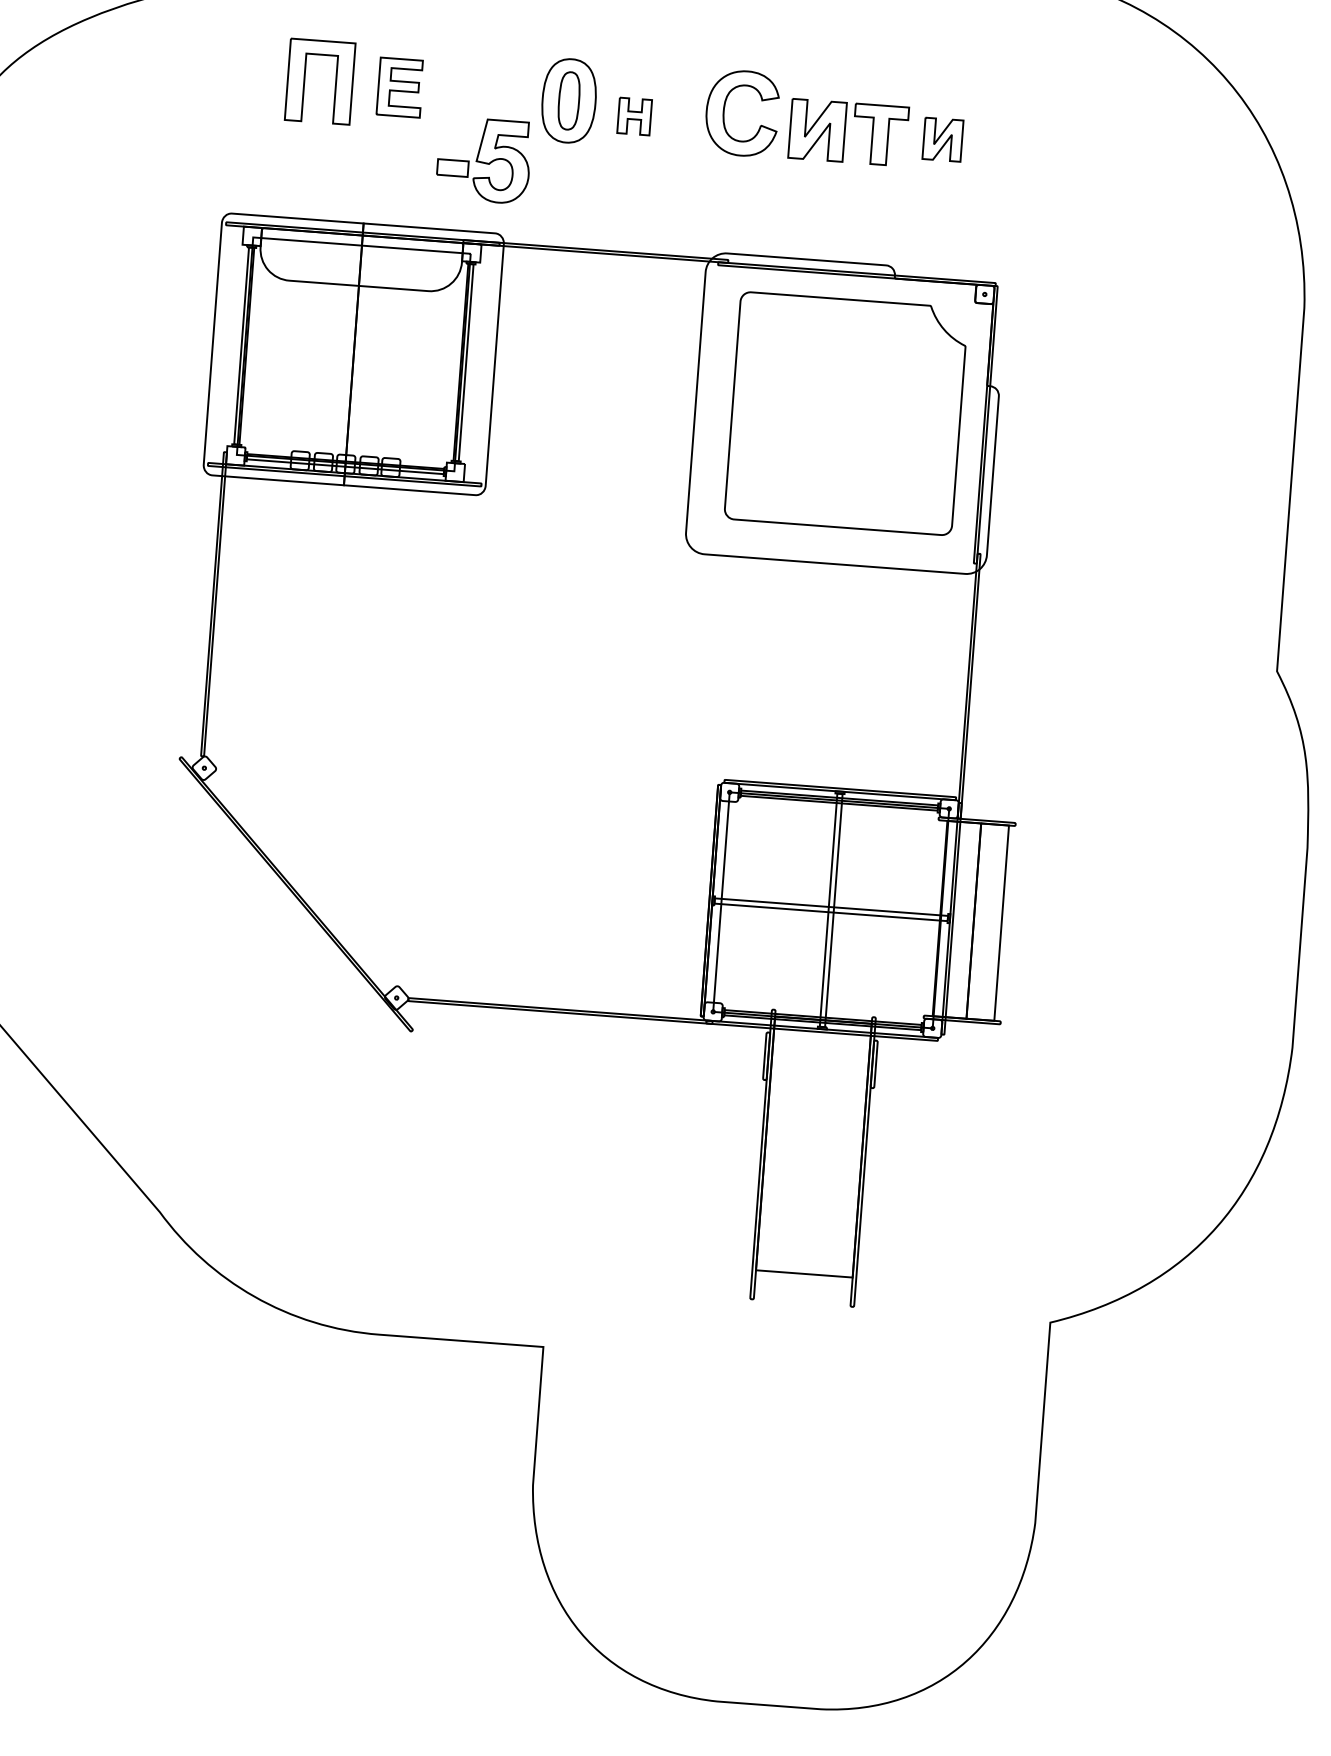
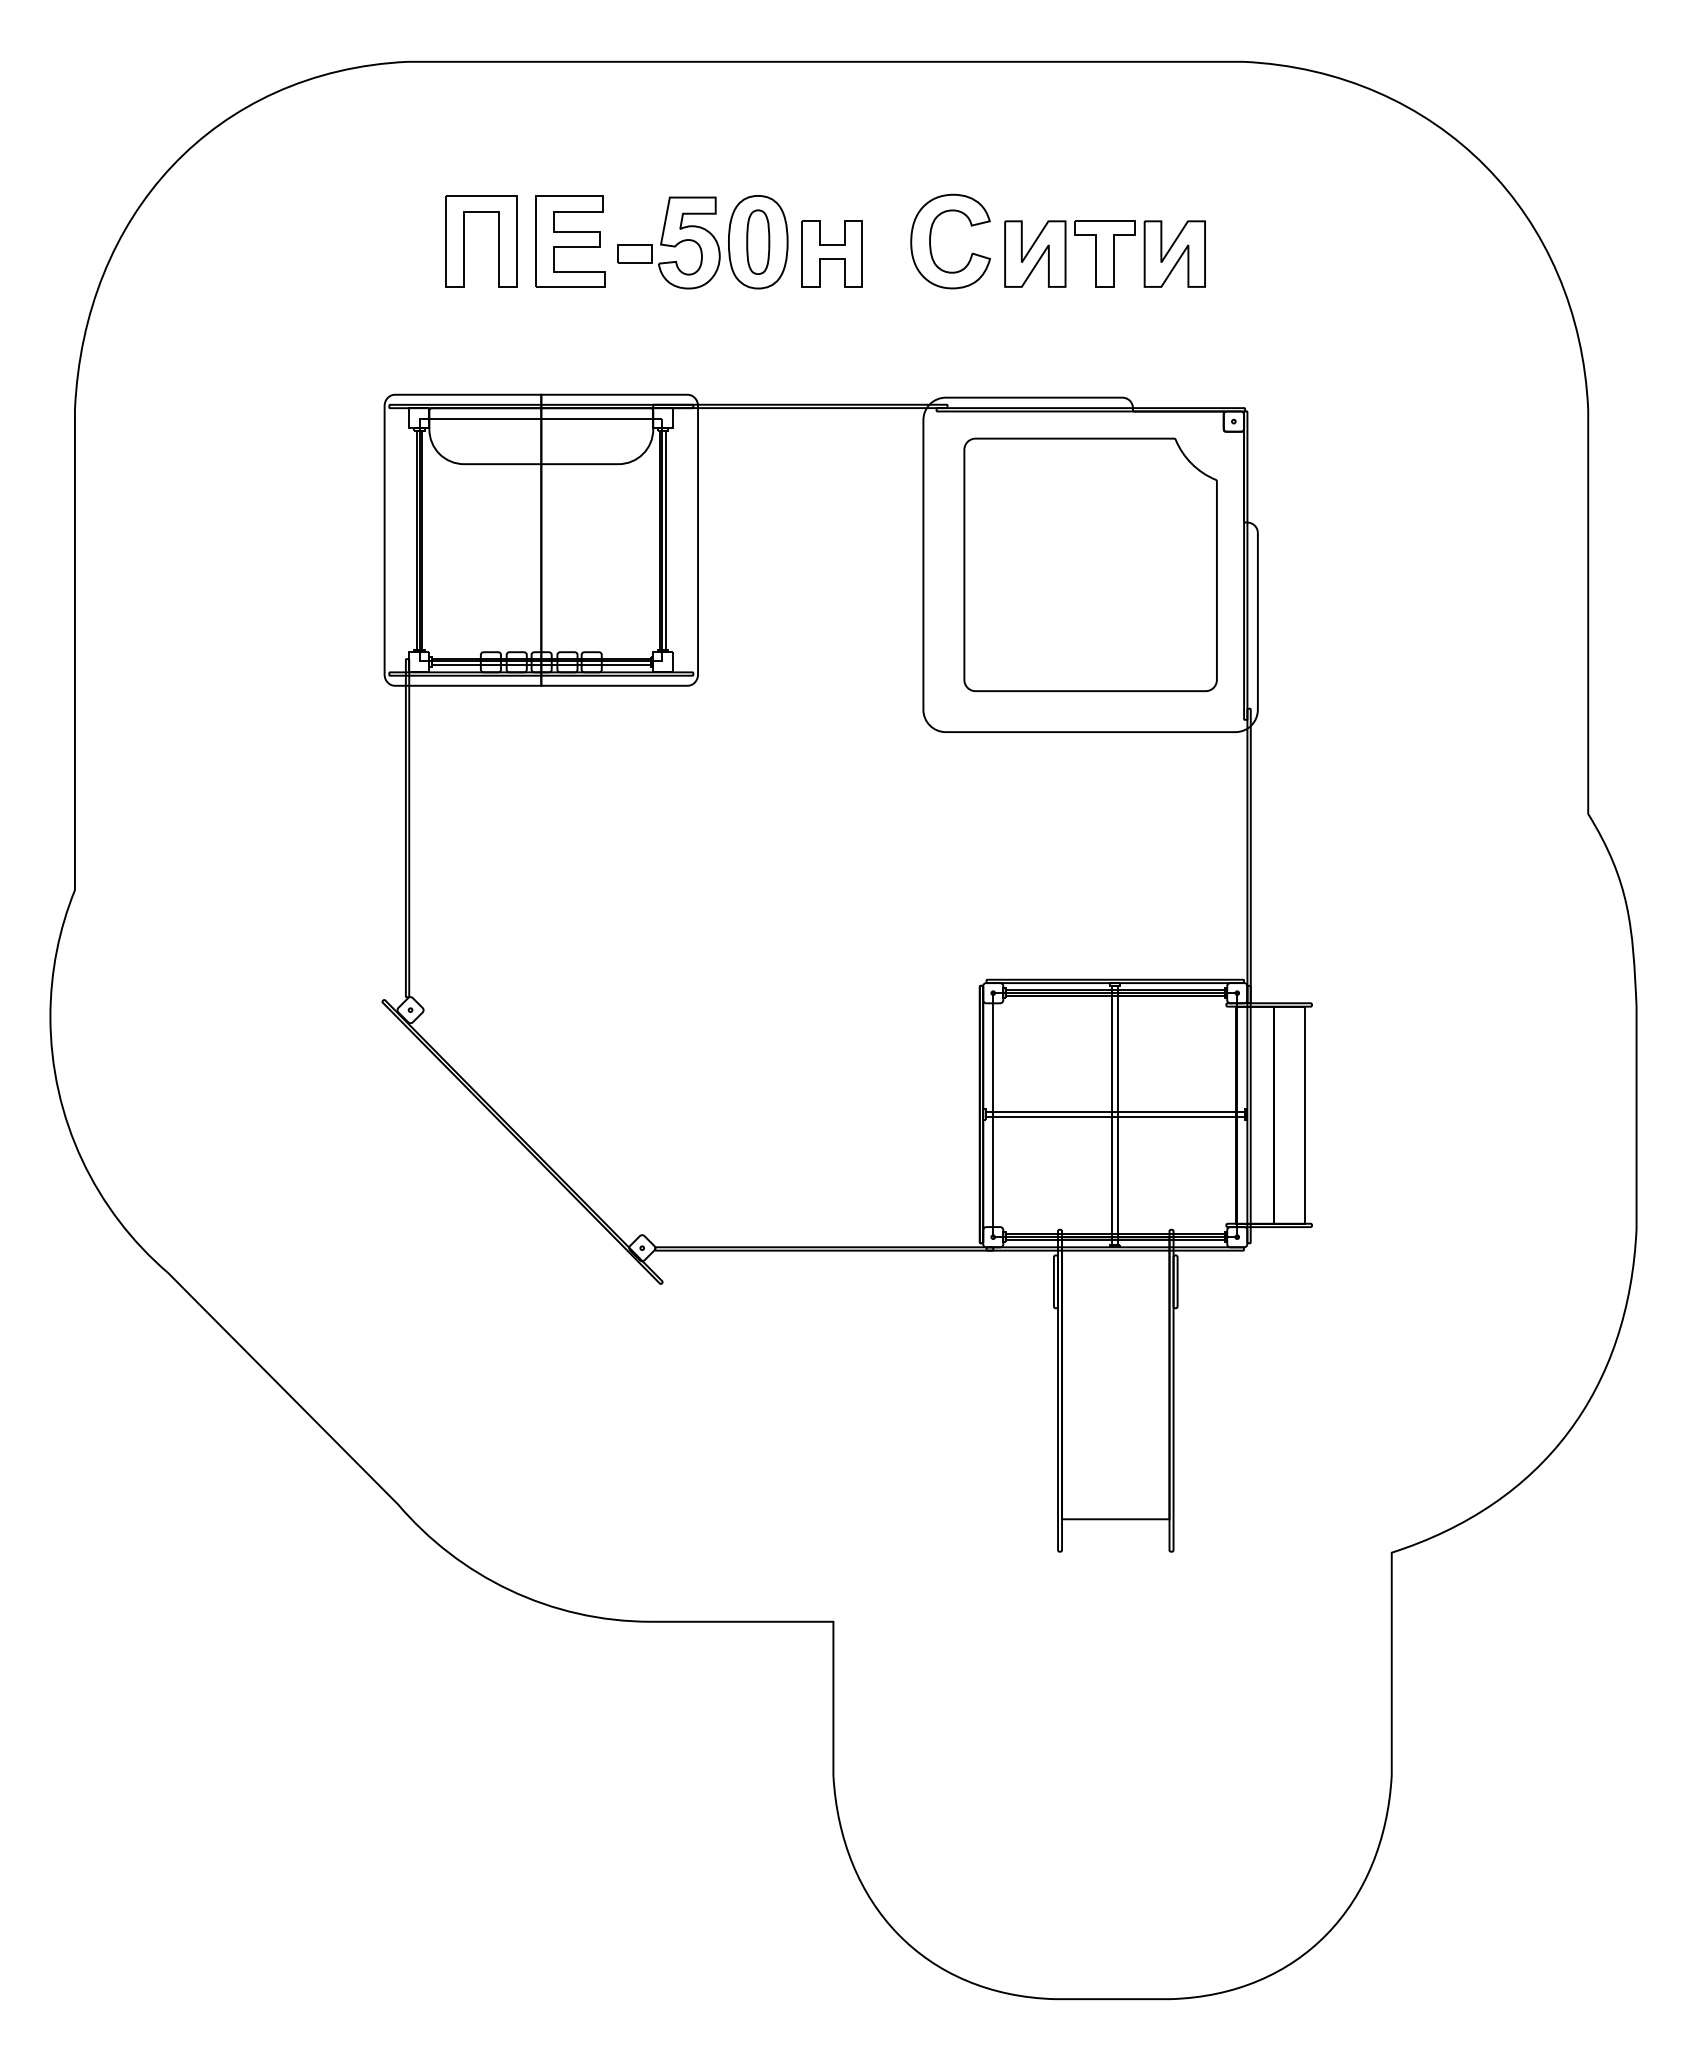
part: (400, 87) -> (570, 241), size x1.43
part: (634, 116) -> (831, 253), size x1.67
part: (942, 139) -> (1174, 253), size x1.43
part: (483, 159) -> (668, 242), moved

